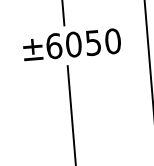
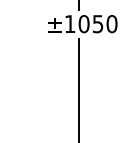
text: (53, 46) -> (69, 24), 6050 -> 1050

